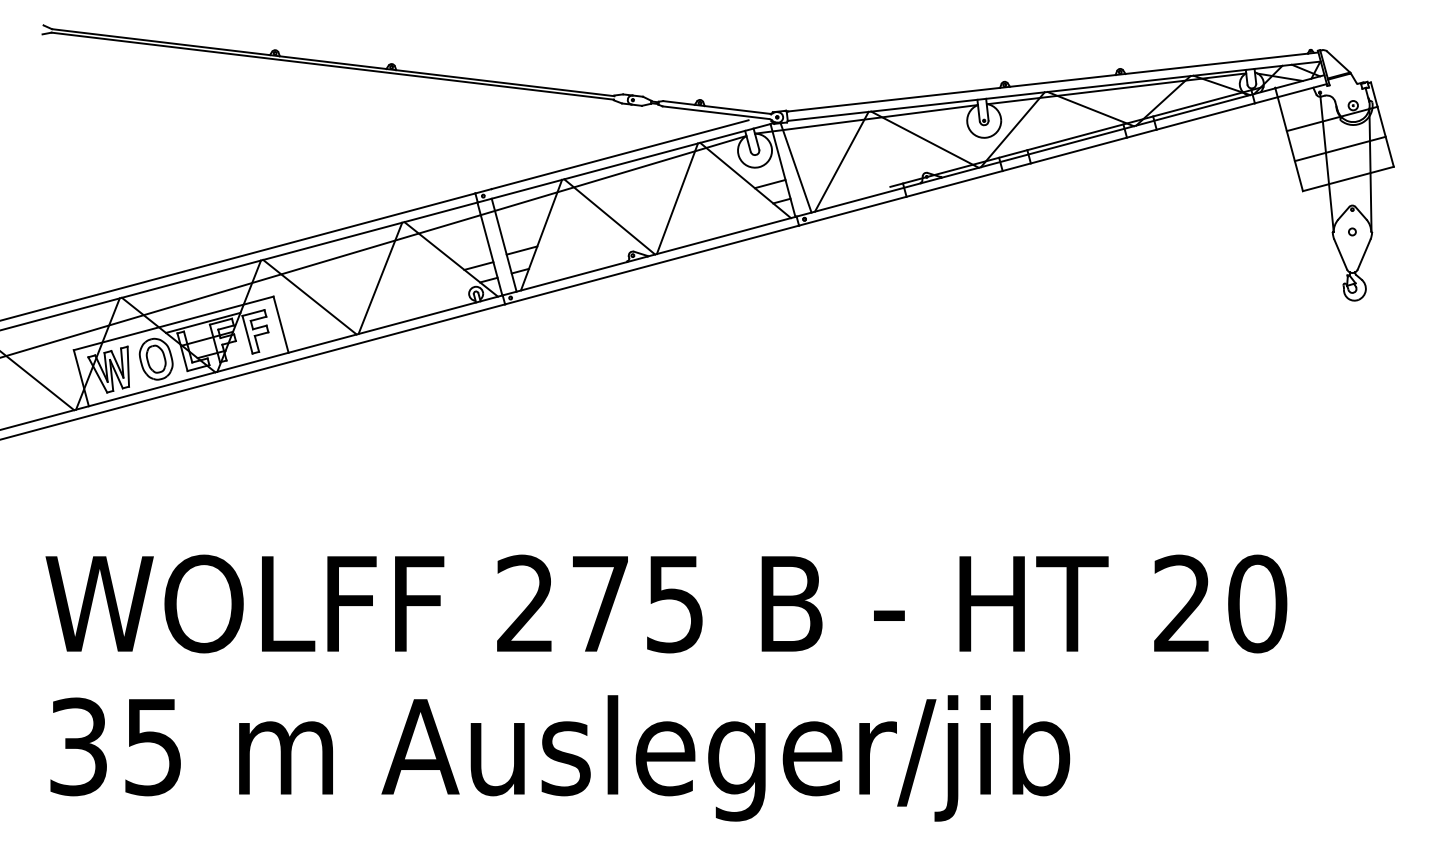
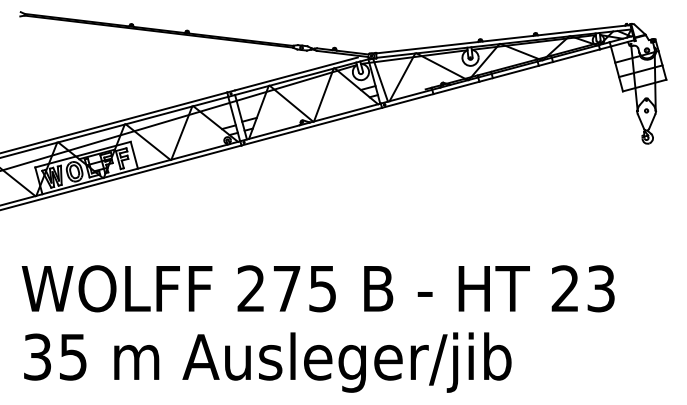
text: (1258, 603) -> (601, 288), 20 -> 23

